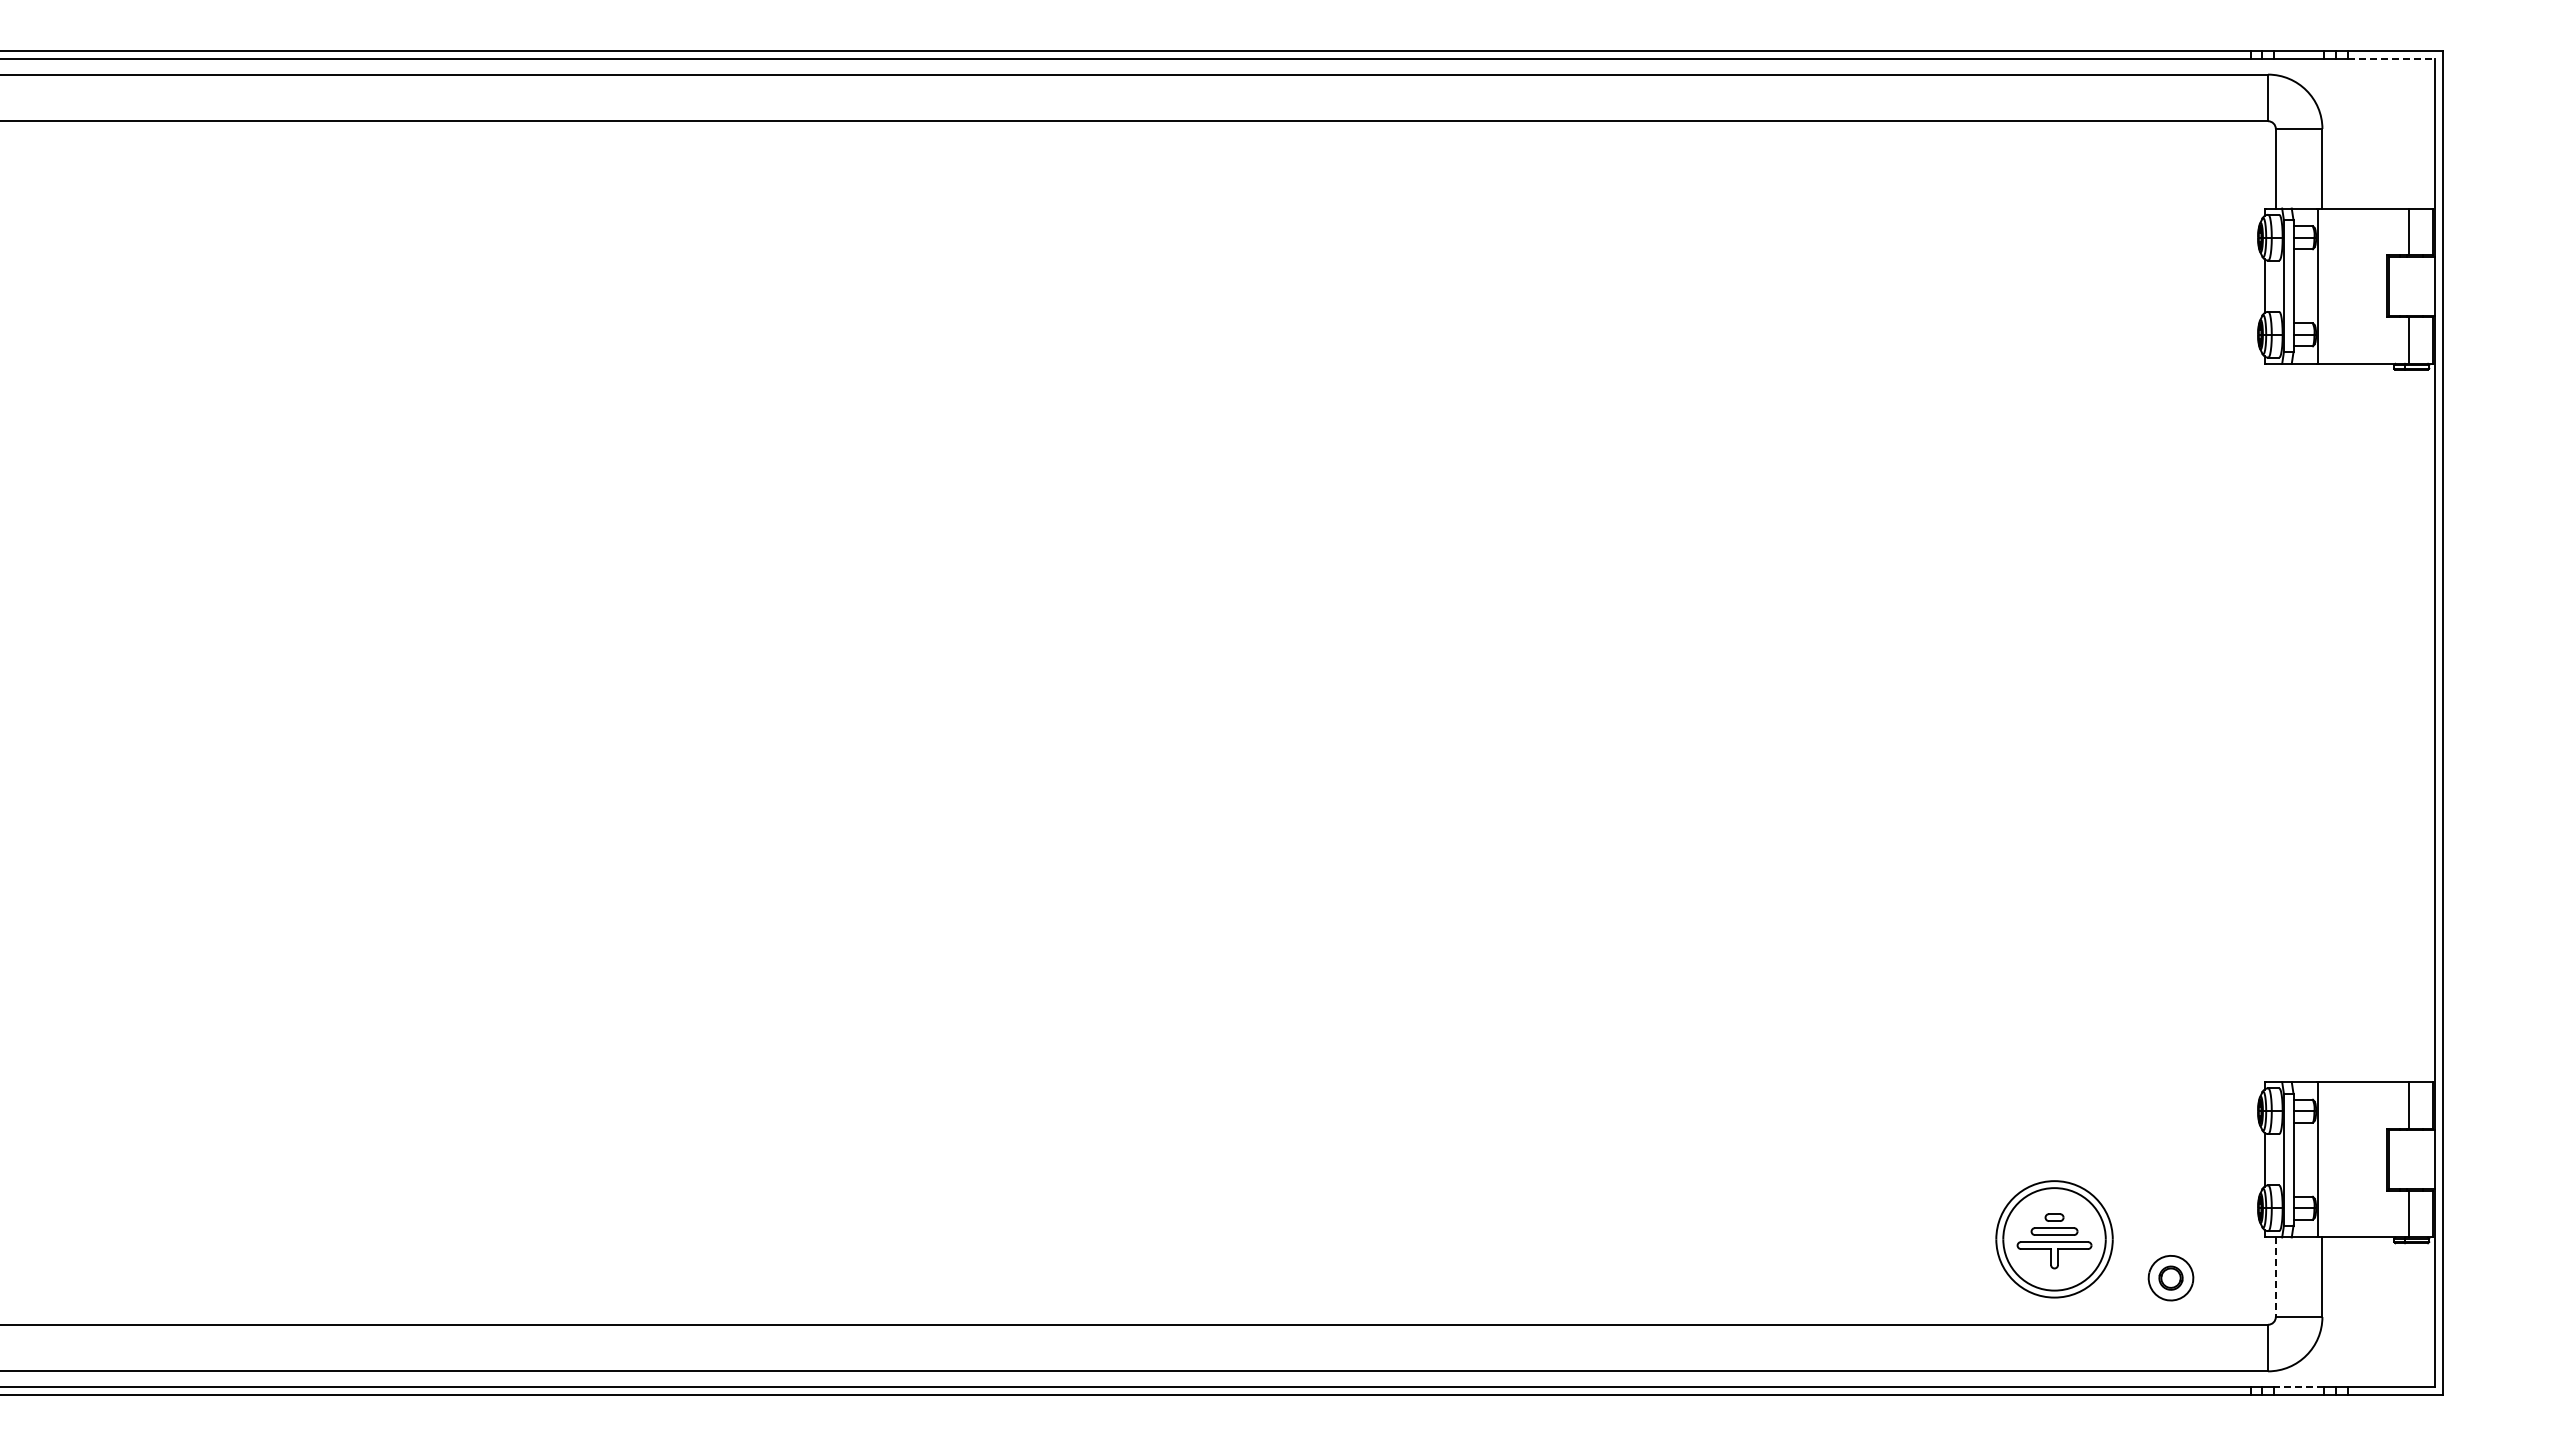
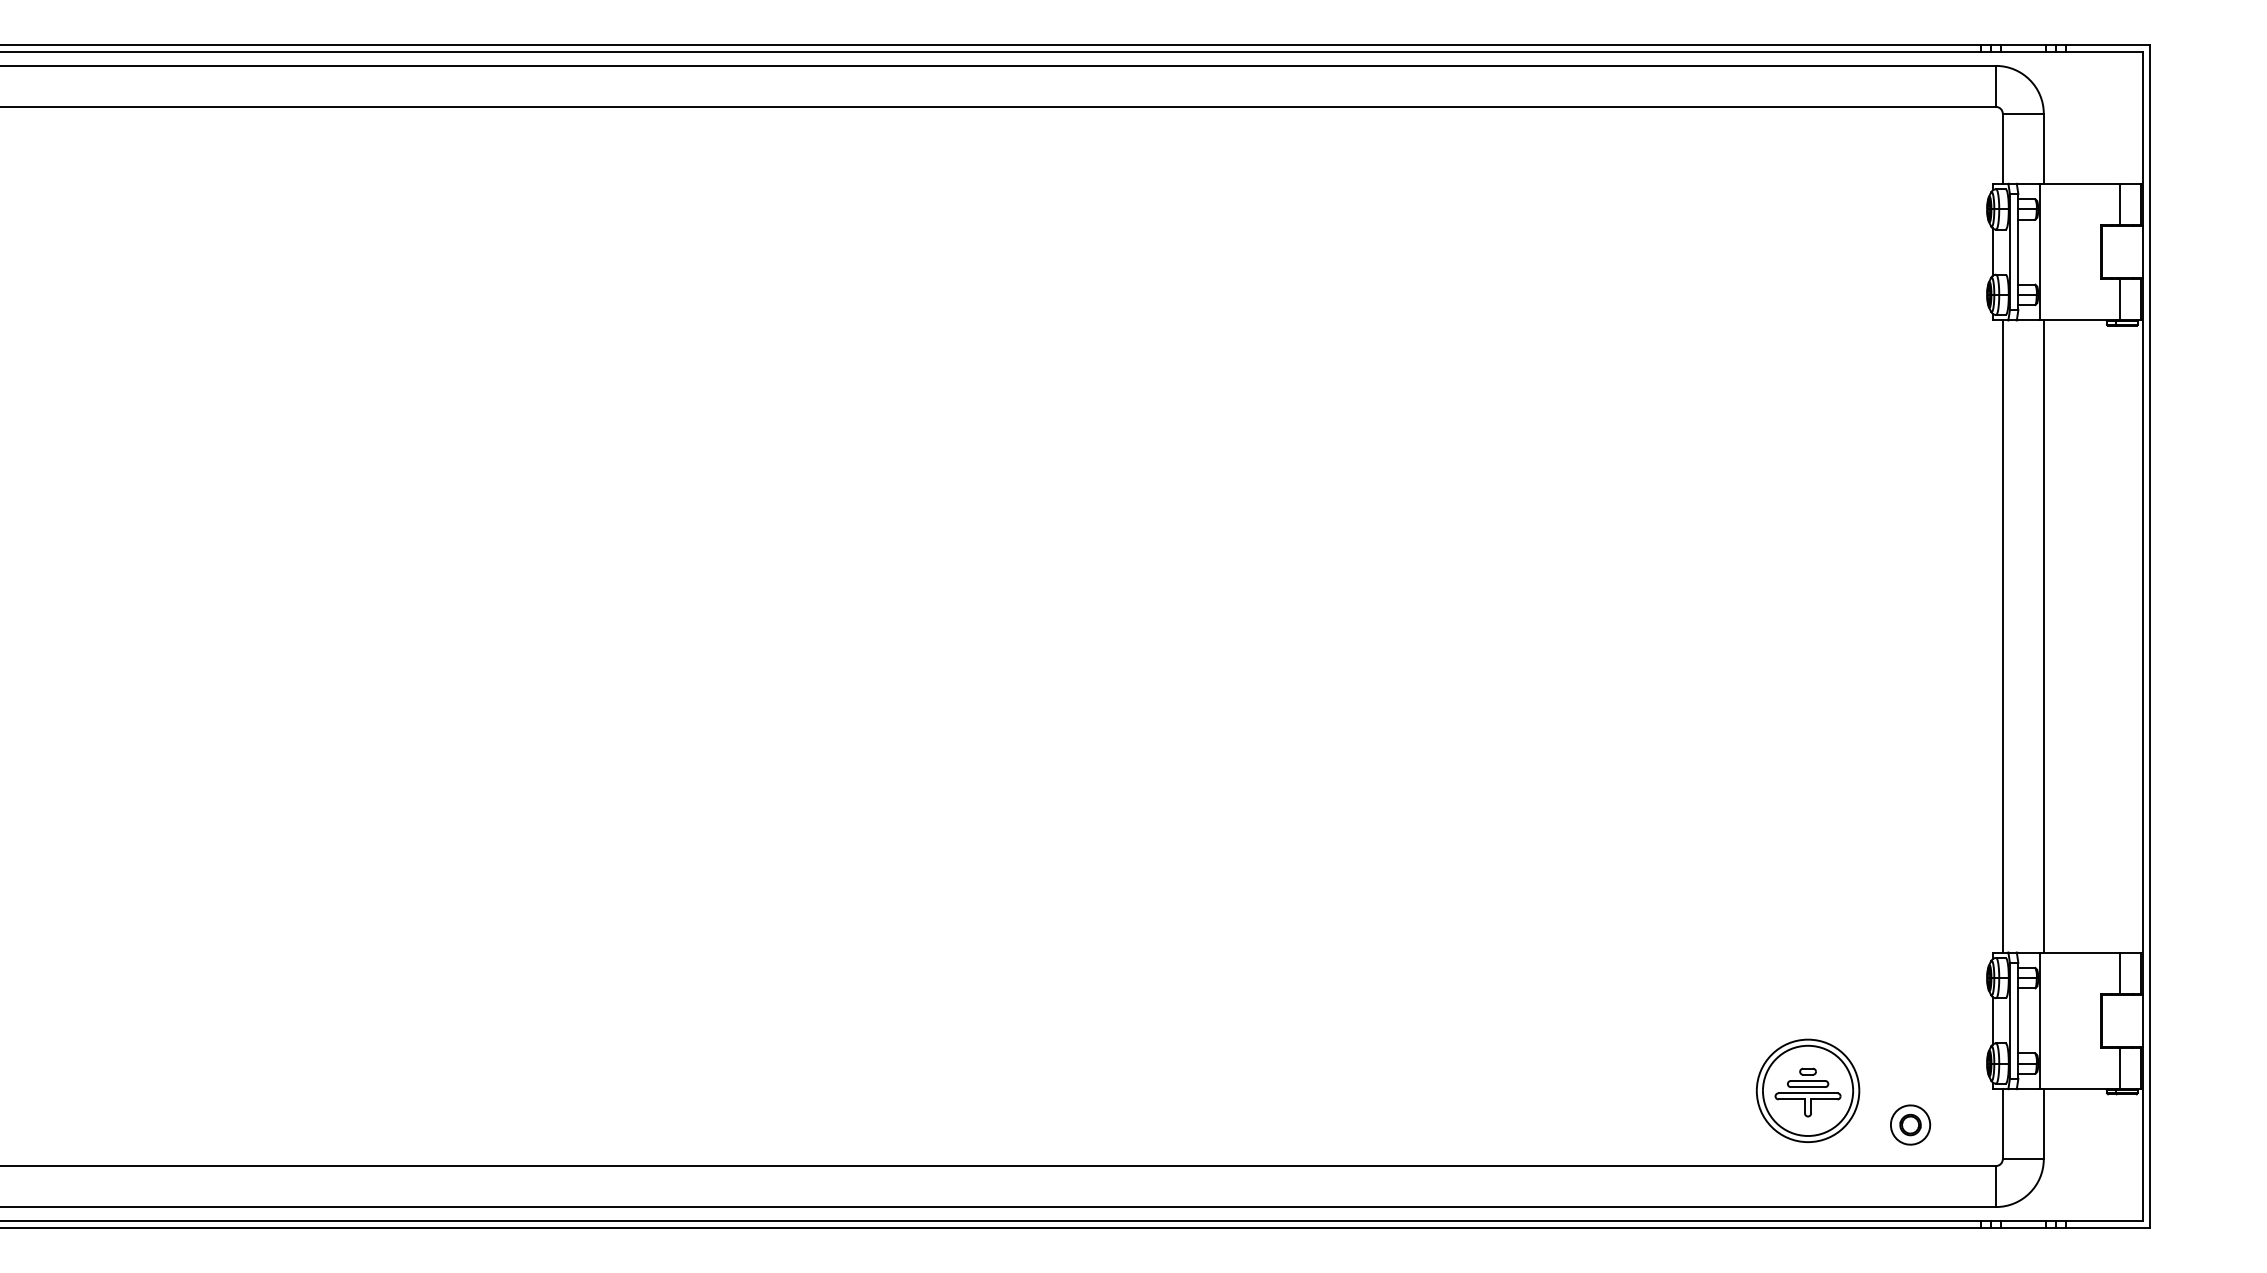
line: (2391, 59) -> (2104, 52), dashed -> solid
line: (2275, 722) -> (2002, 636), added
line: (2322, 722) -> (2043, 636), added
line: (2275, 1277) -> (2002, 1124), dashed -> solid
line: (2298, 1386) -> (2022, 1220), dashed -> solid

